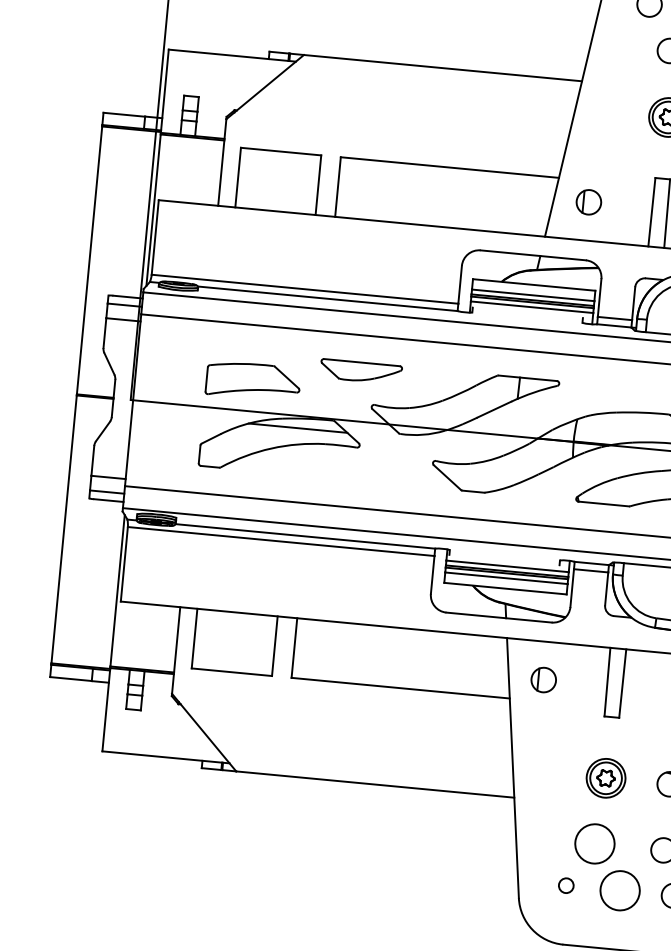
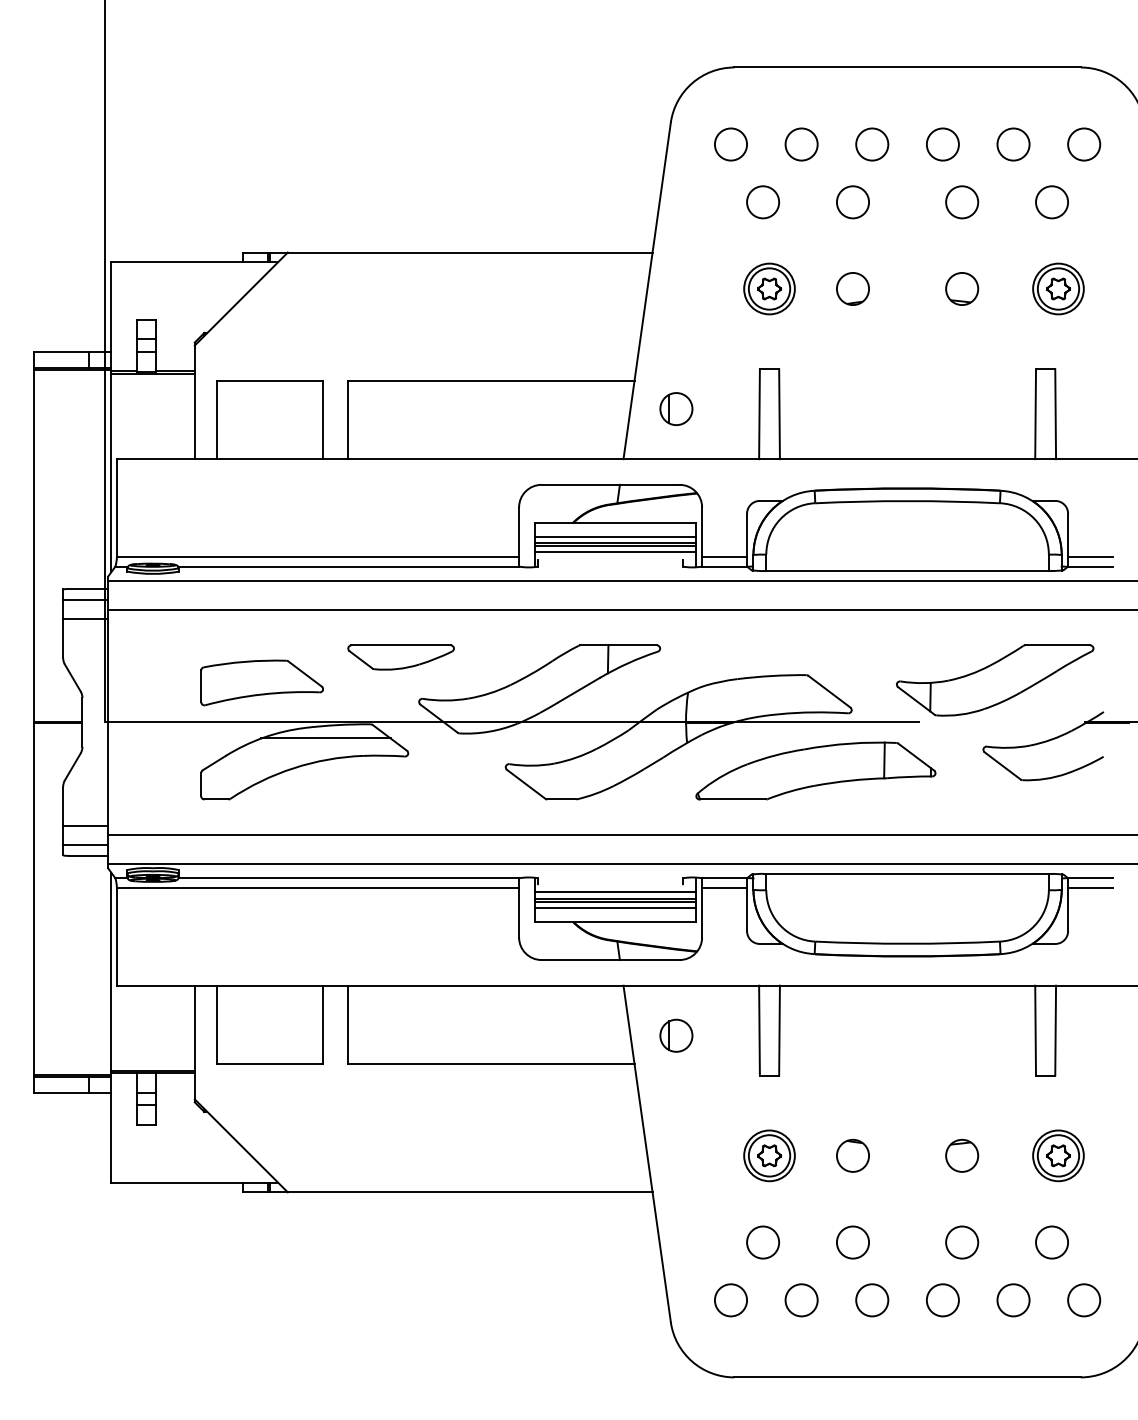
circle: (595, 843) -> (763, 1242), size x0.62
circle: (565, 885) -> (730, 1300), size x1.67
circle: (620, 890) -> (801, 1300), size x0.62

